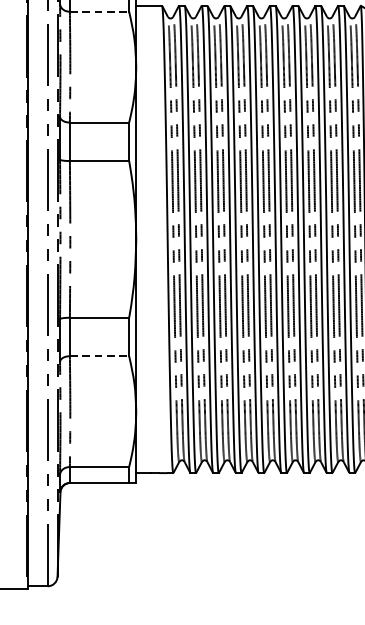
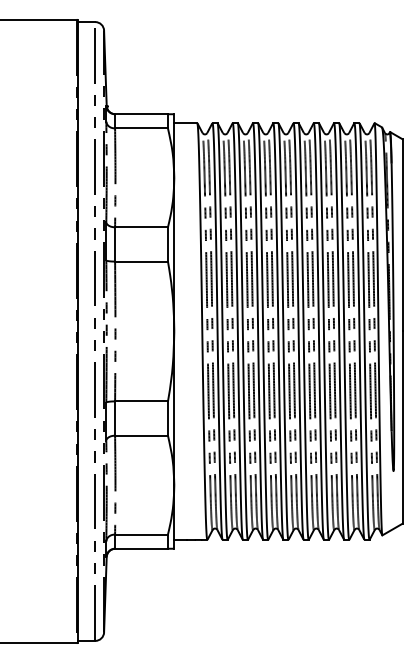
line: (100, 11) -> (142, 128), dashed -> solid
line: (100, 355) -> (142, 435), dashed -> solid

